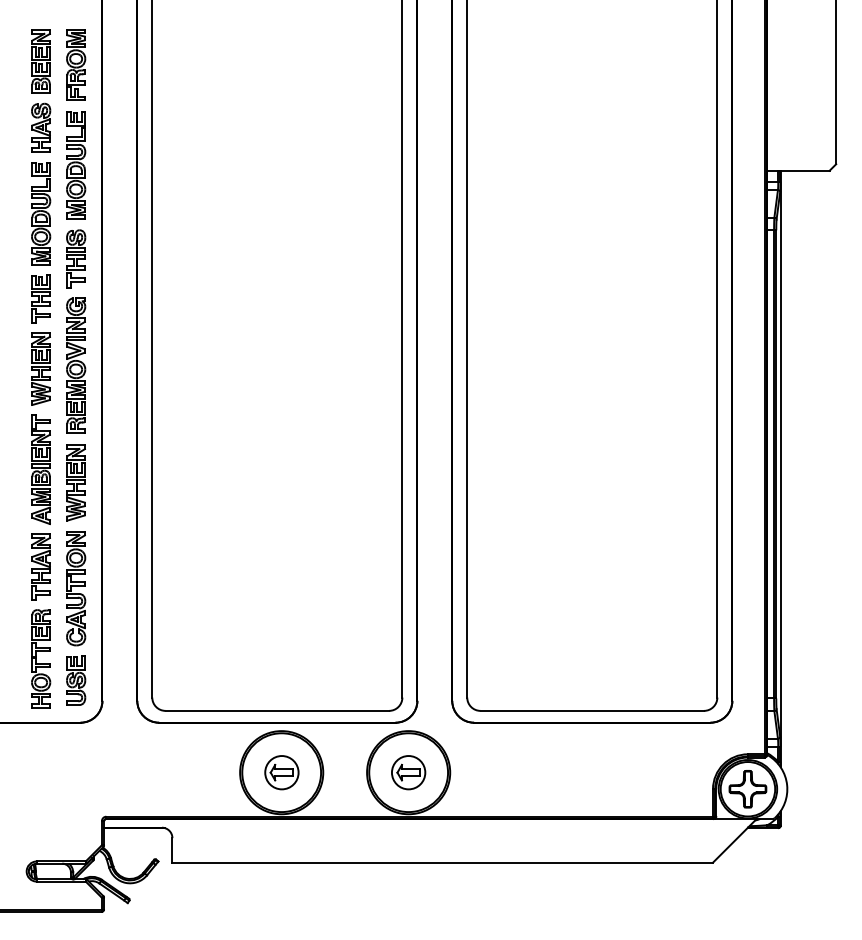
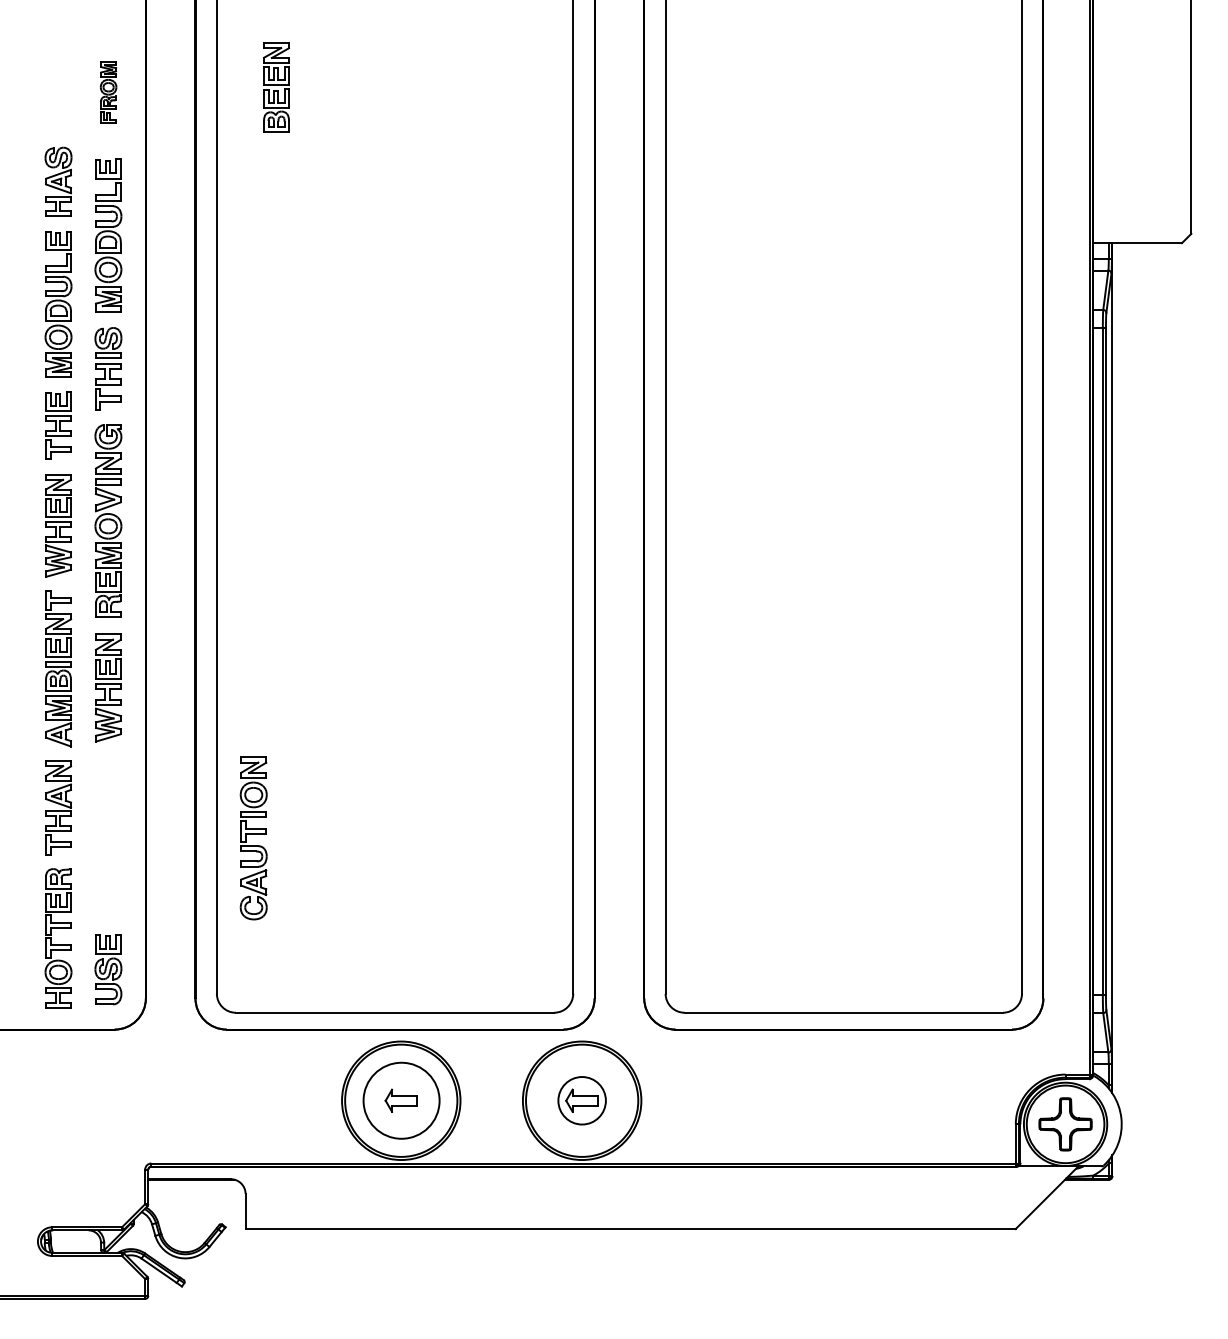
part: (40, 61) -> (275, 87), moved
part: (76, 64) -> (108, 91), size x0.6
part: (76, 588) -> (254, 838), moved
circle: (281, 772) -> (400, 1100), size x1.6

